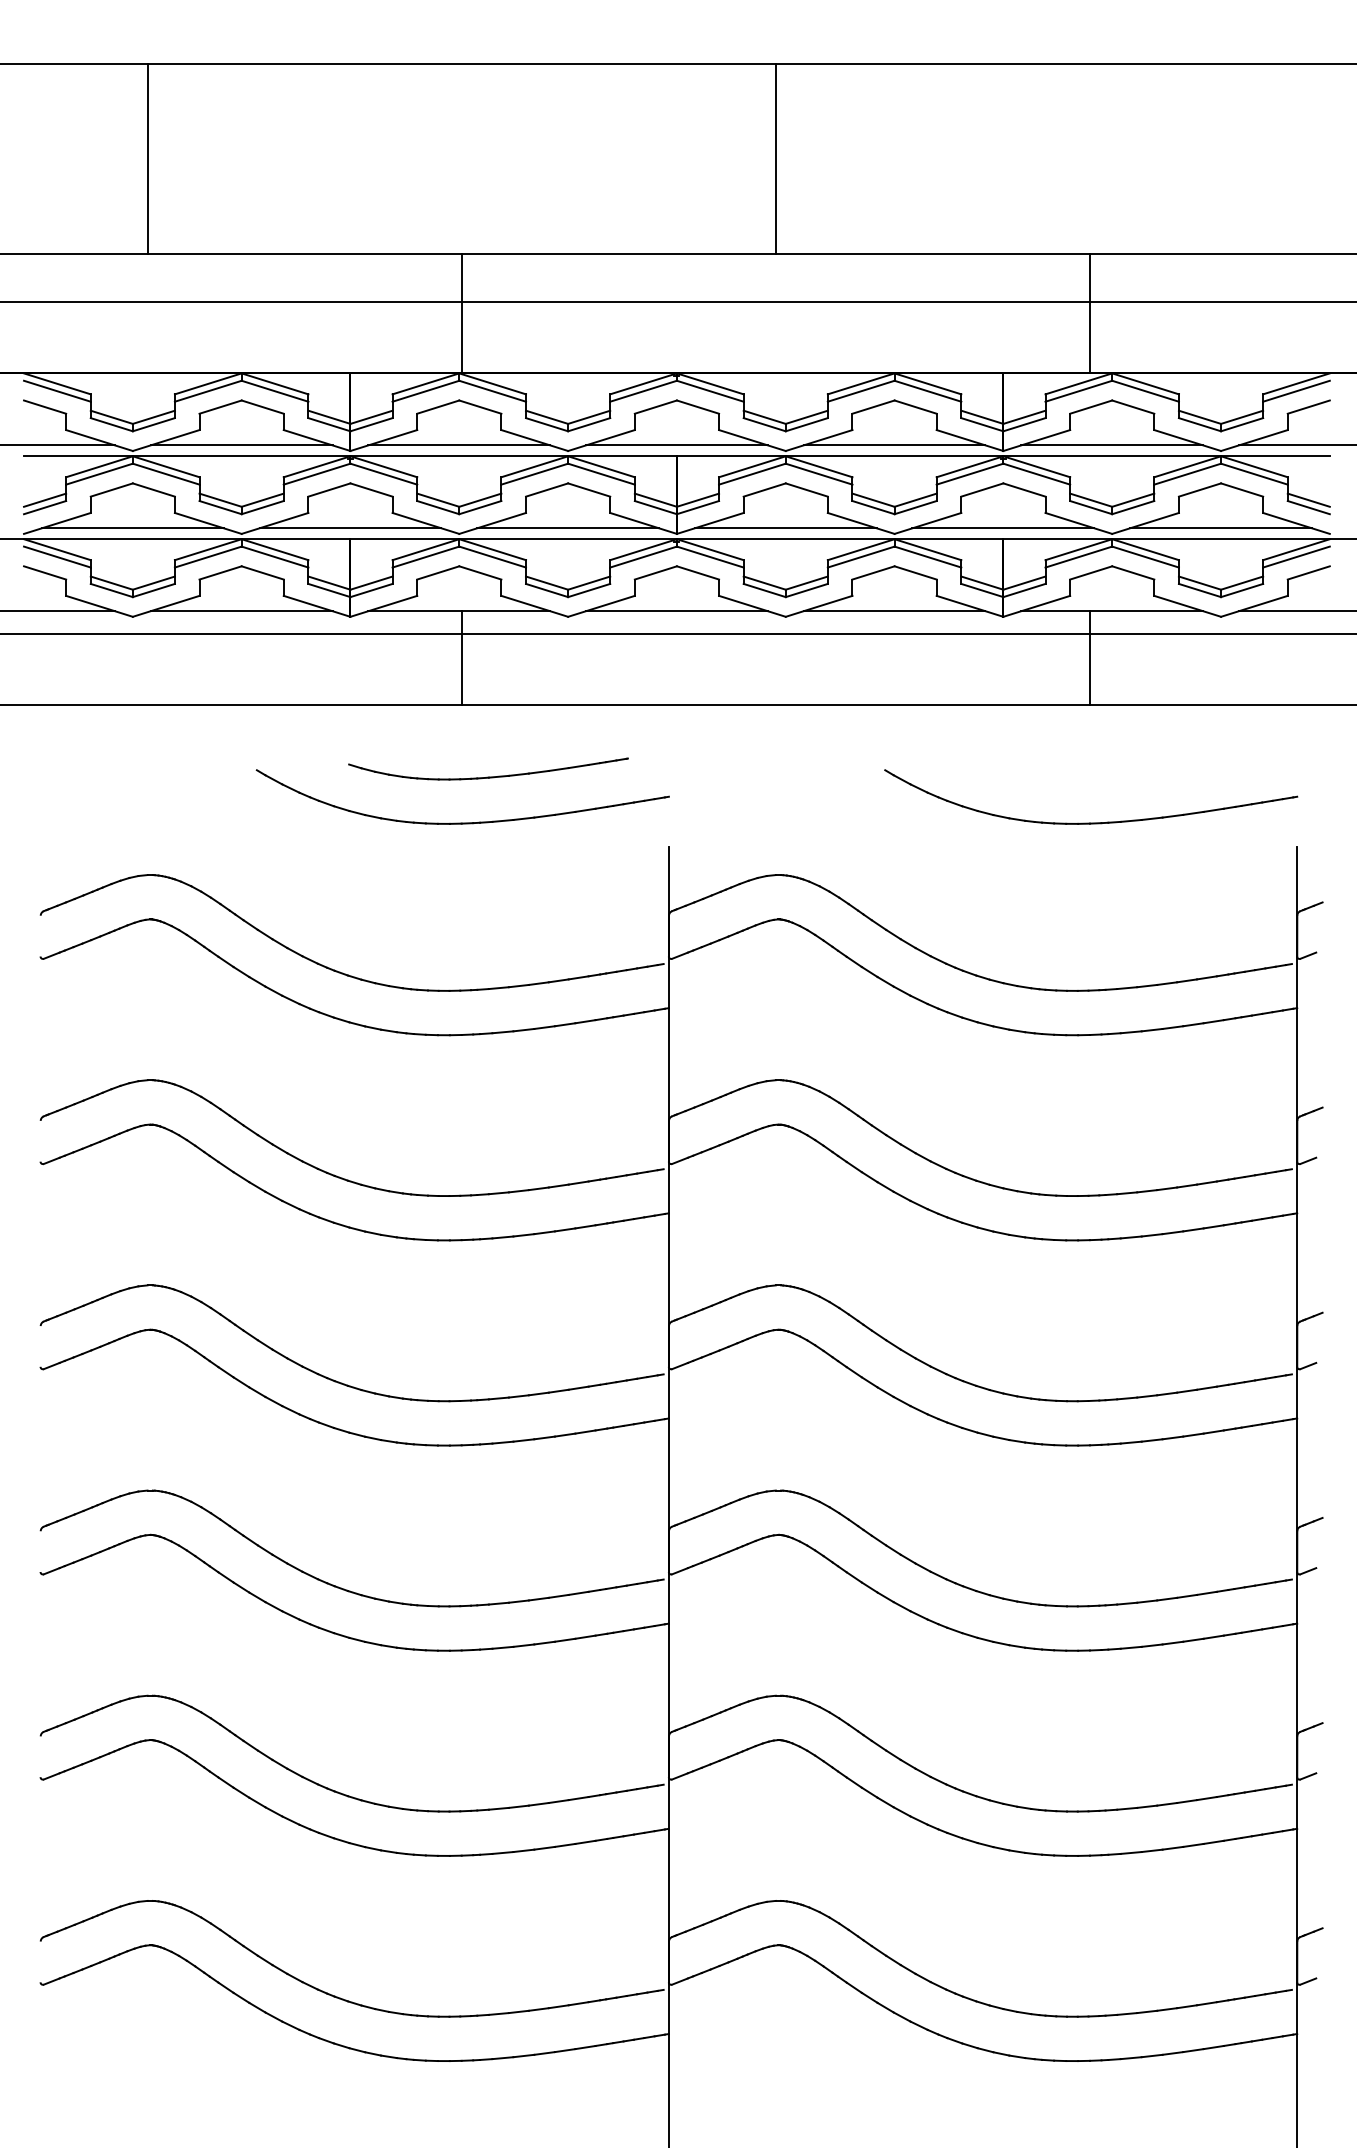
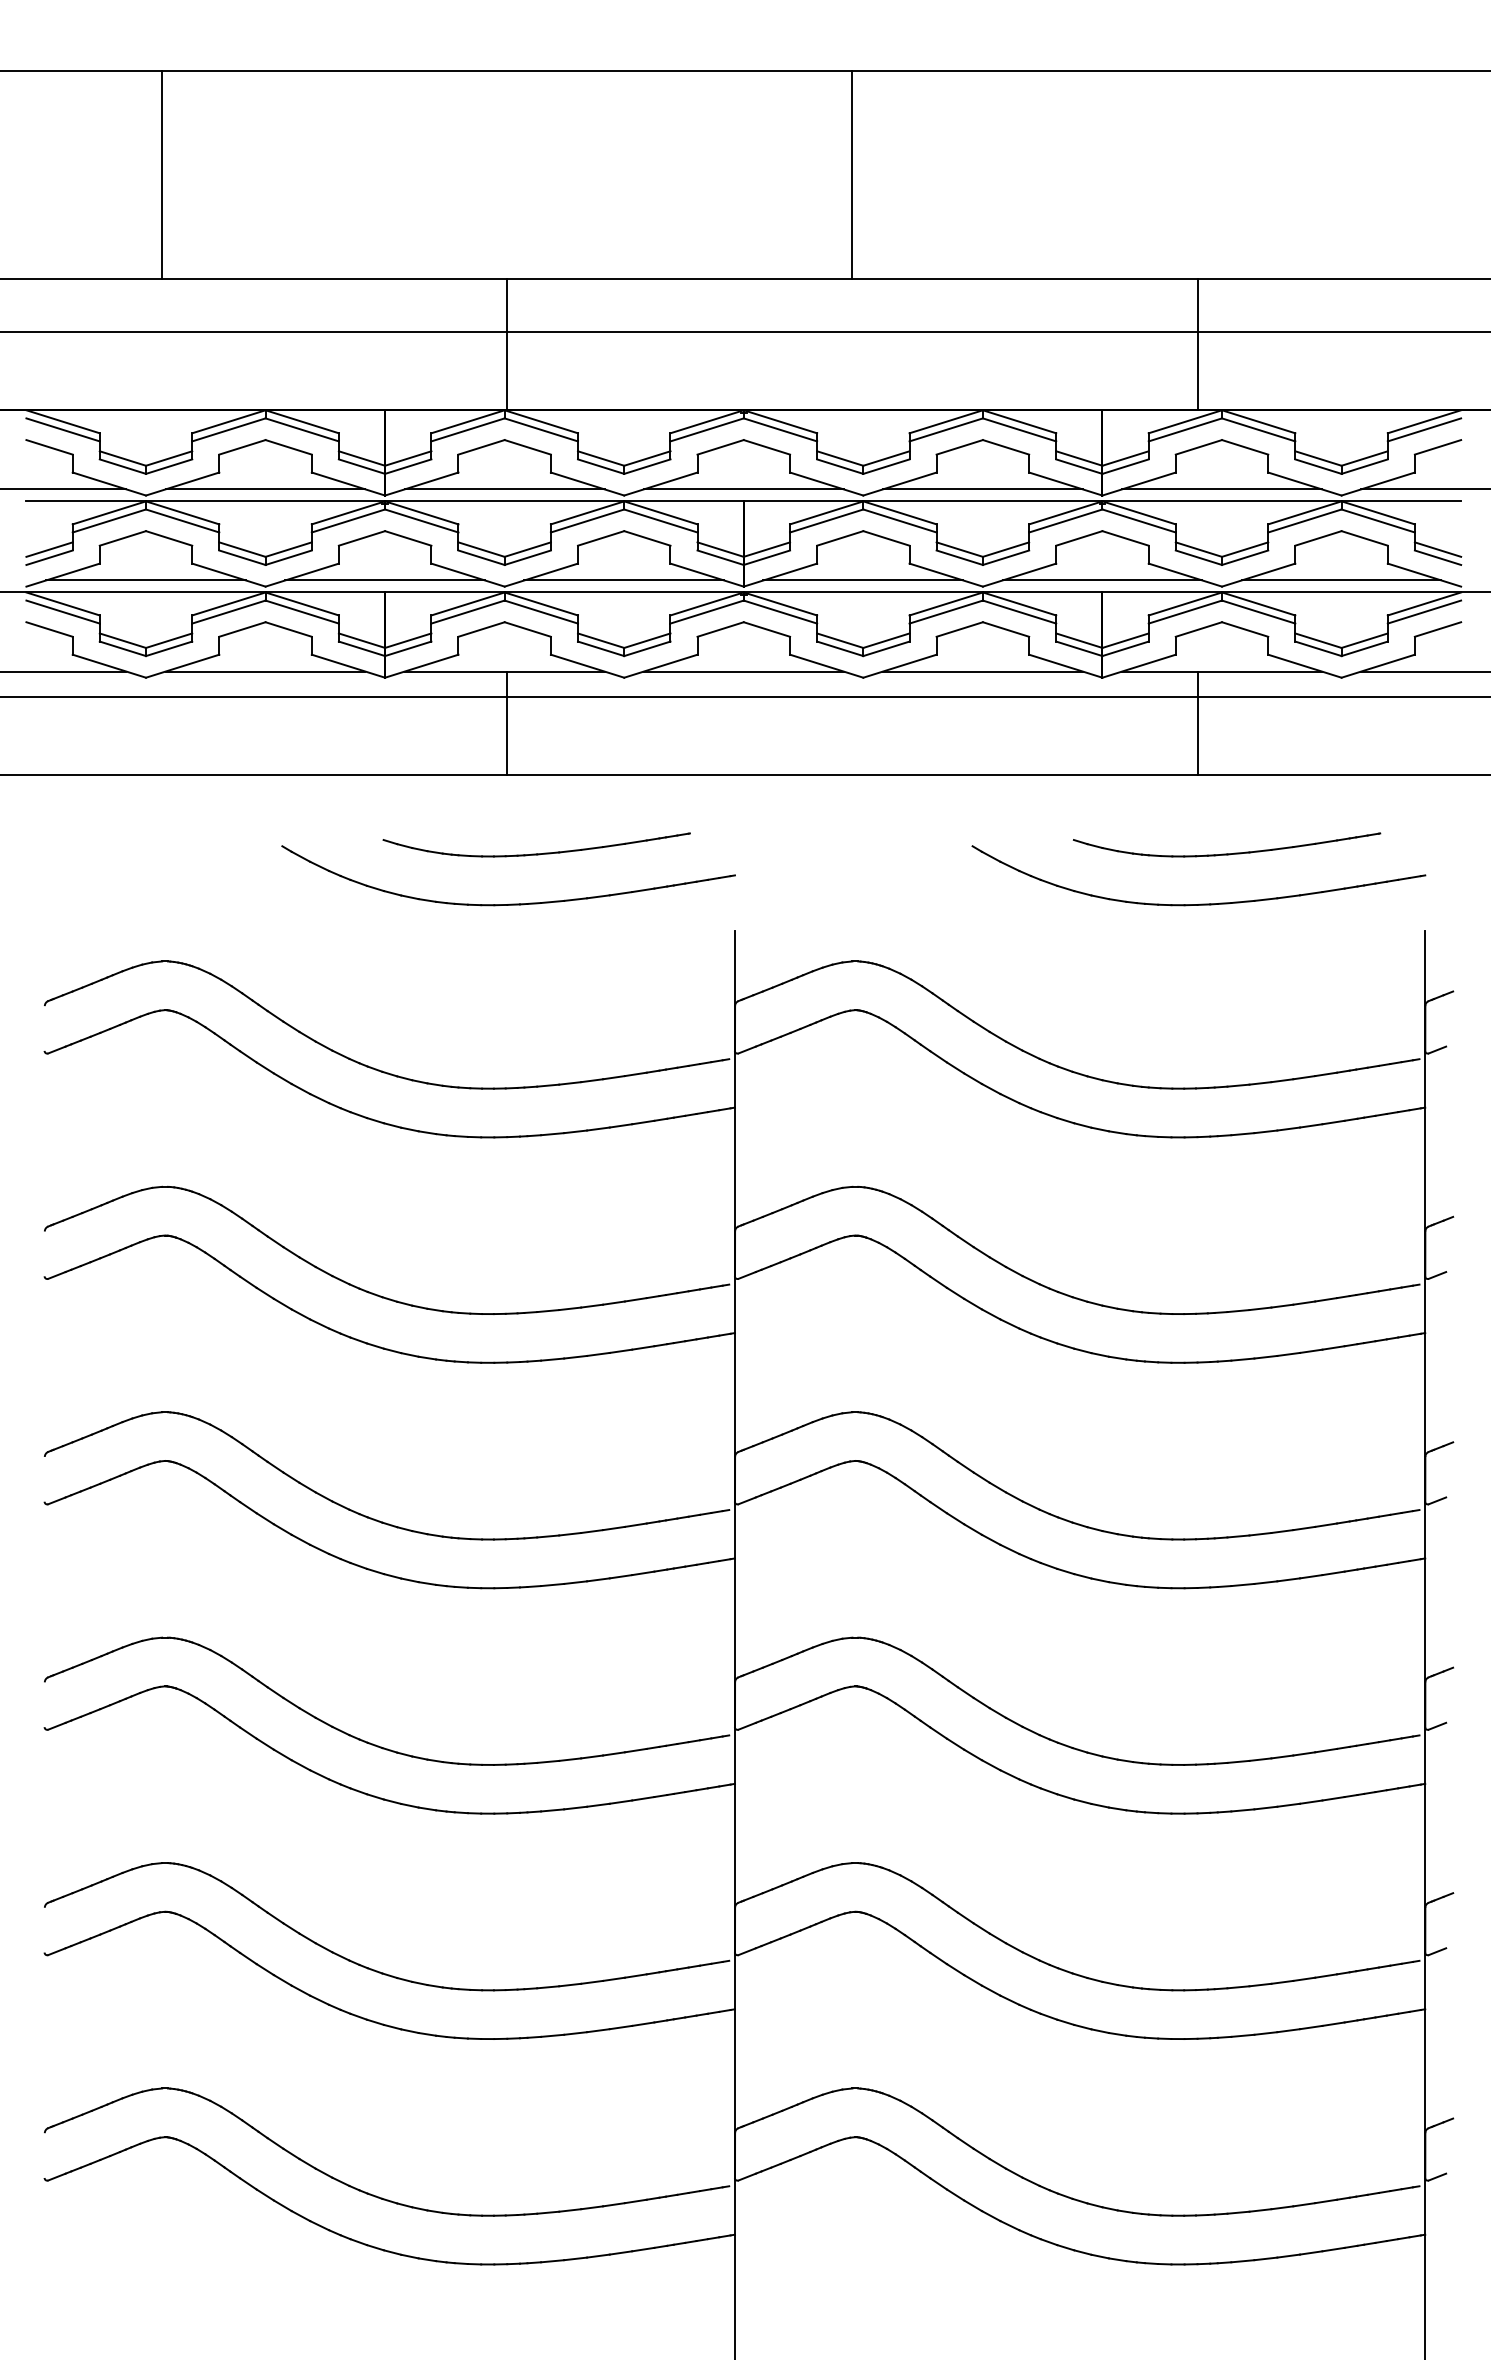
part: (1116, 776) -> (1226, 853), added

